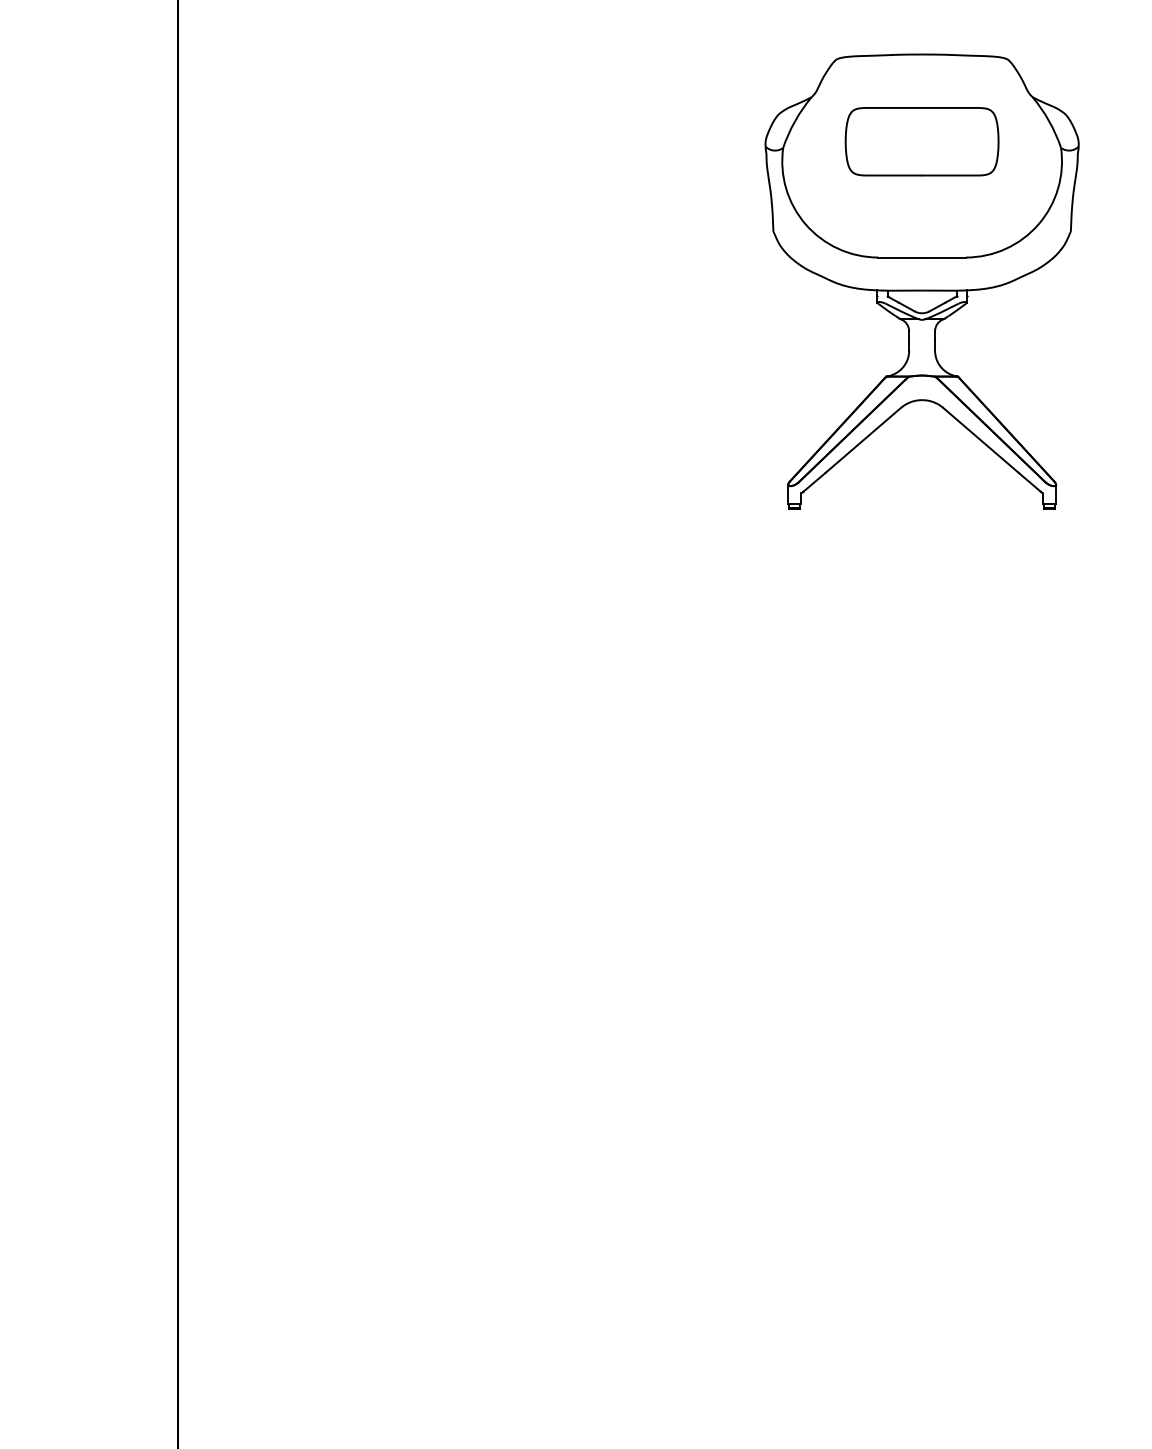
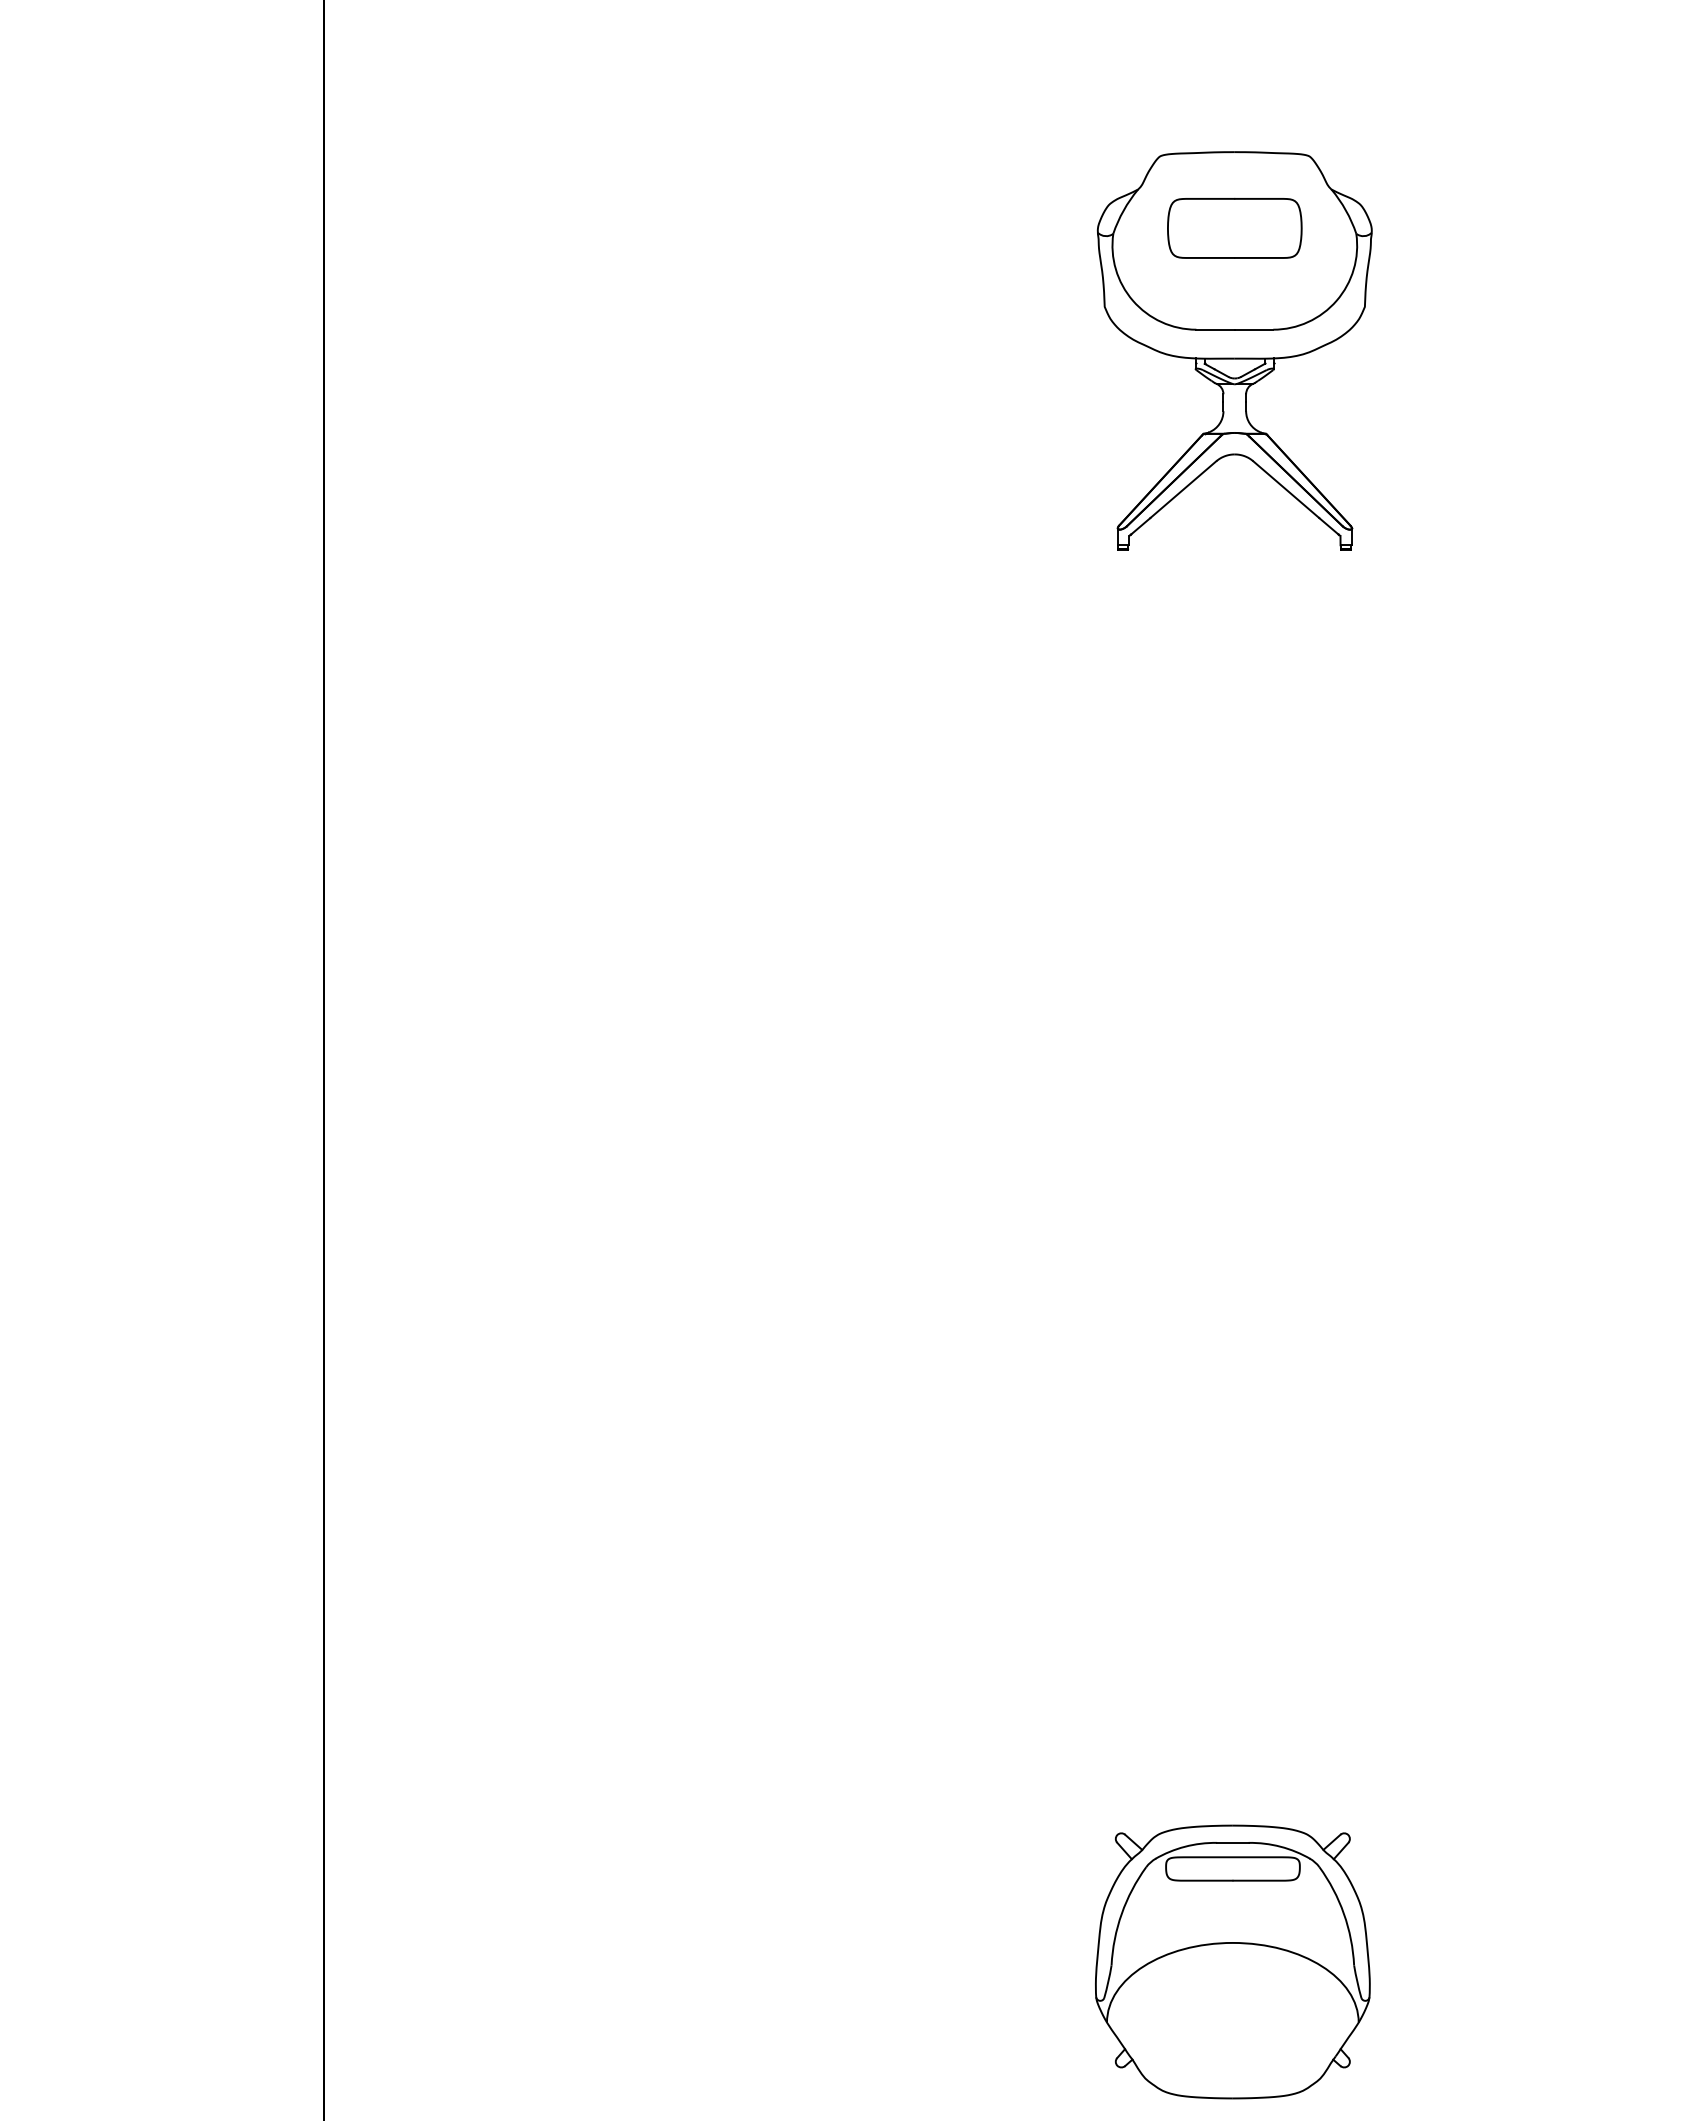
part: (921, 281) -> (1234, 350), size x0.71

